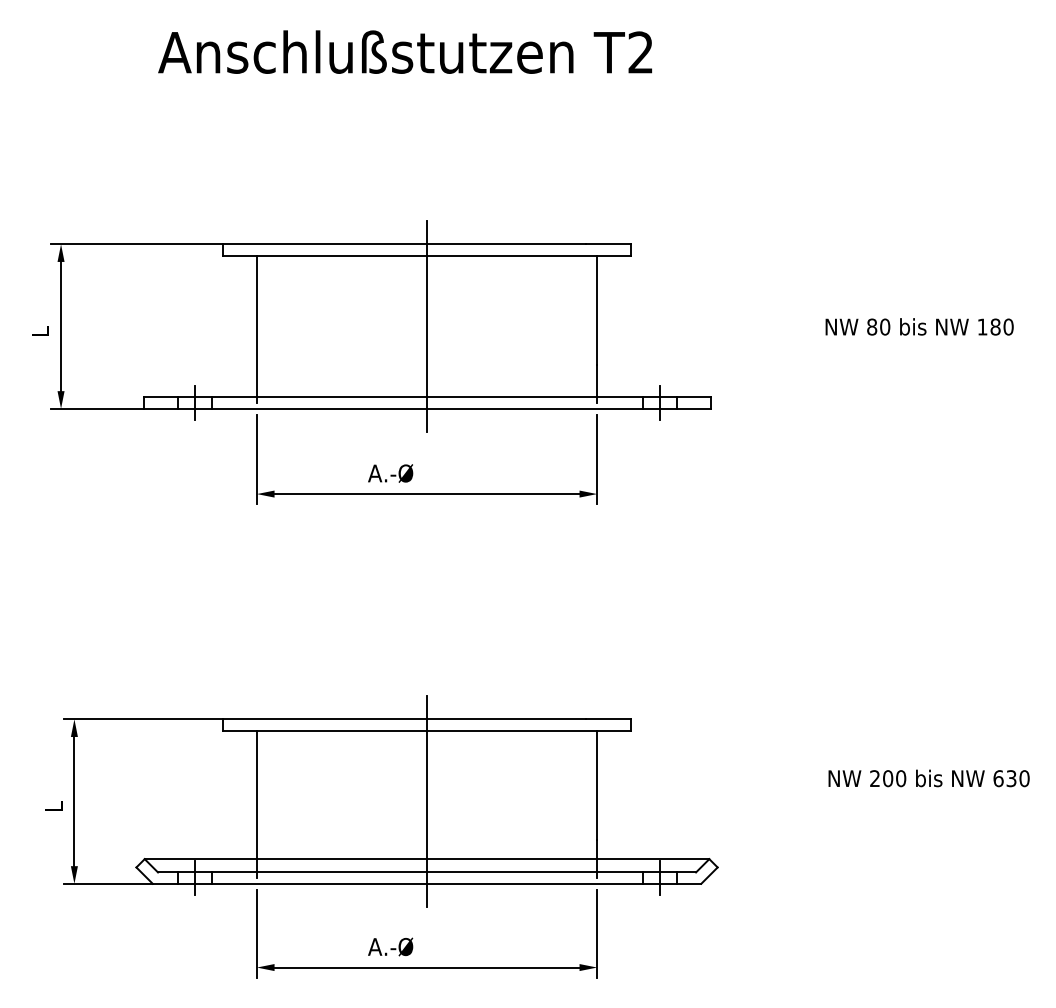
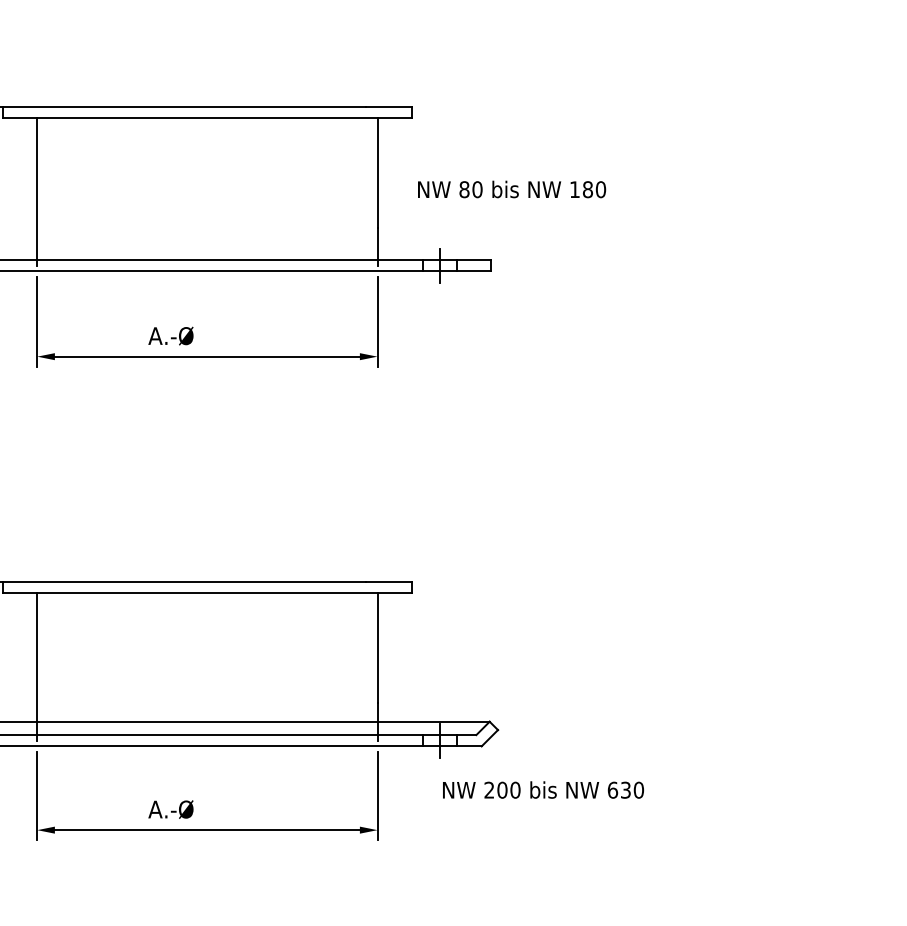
line: (427, 326) -> (207, 189), removed
text: (919, 326) -> (511, 189), moved
text: (928, 778) -> (542, 790), moved
line: (427, 801) -> (207, 664), removed

